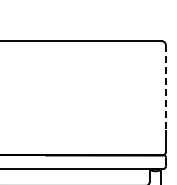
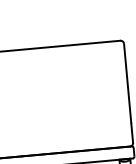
line: (165, 88) -> (127, 84), dashed -> solid

